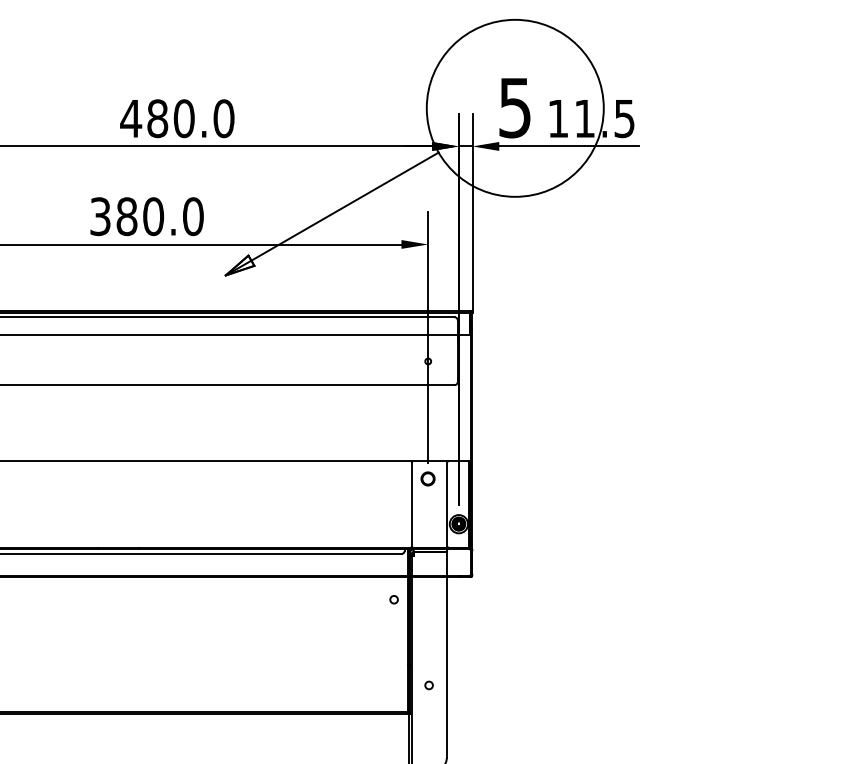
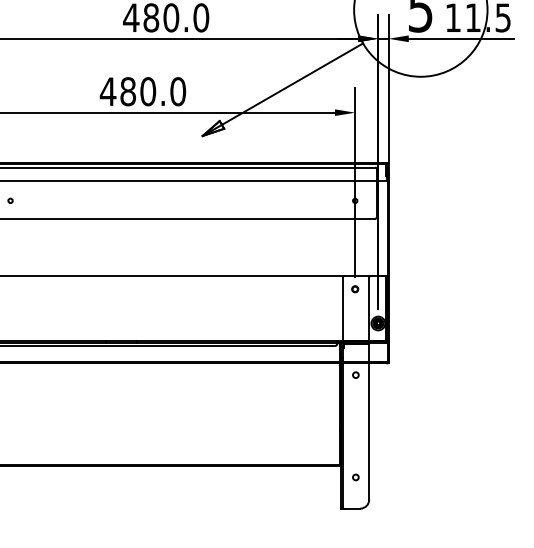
text: (100, 216) -> (108, 91), 380.0 -> 480.0
part: (428, 478) -> (355, 289), size x0.62
circle: (393, 599) -> (355, 374), moved
circle: (428, 685) -> (355, 477), moved

